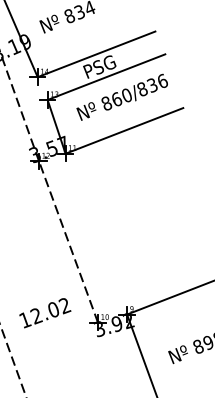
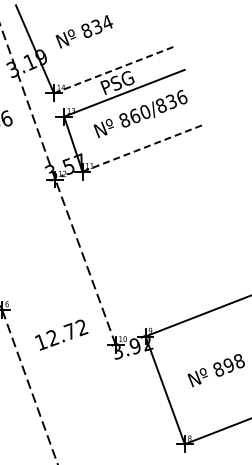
line: (96, 53) -> (114, 69), solid -> dashed
line: (124, 131) -> (142, 148), solid -> dashed
text: (52, 308) -> (69, 330), 12.02 -> 12.72

